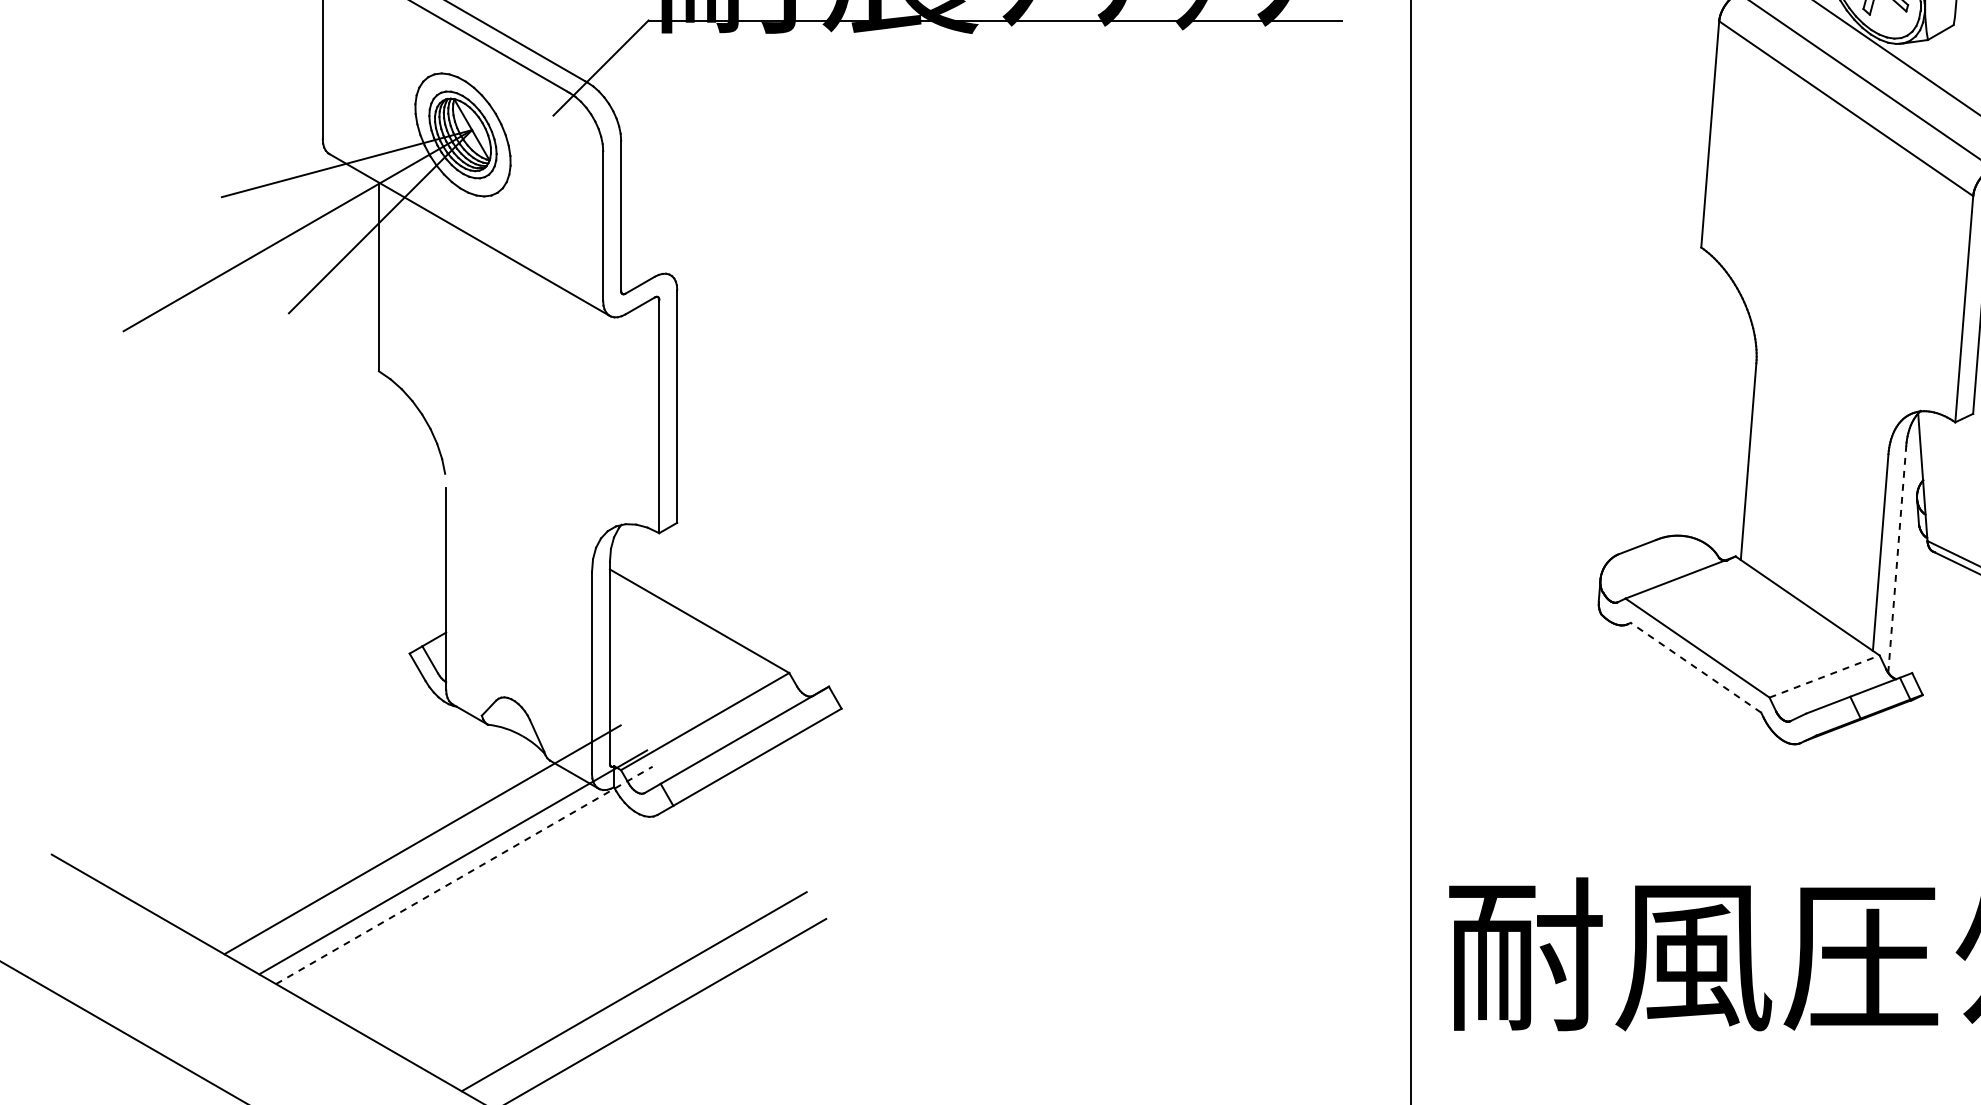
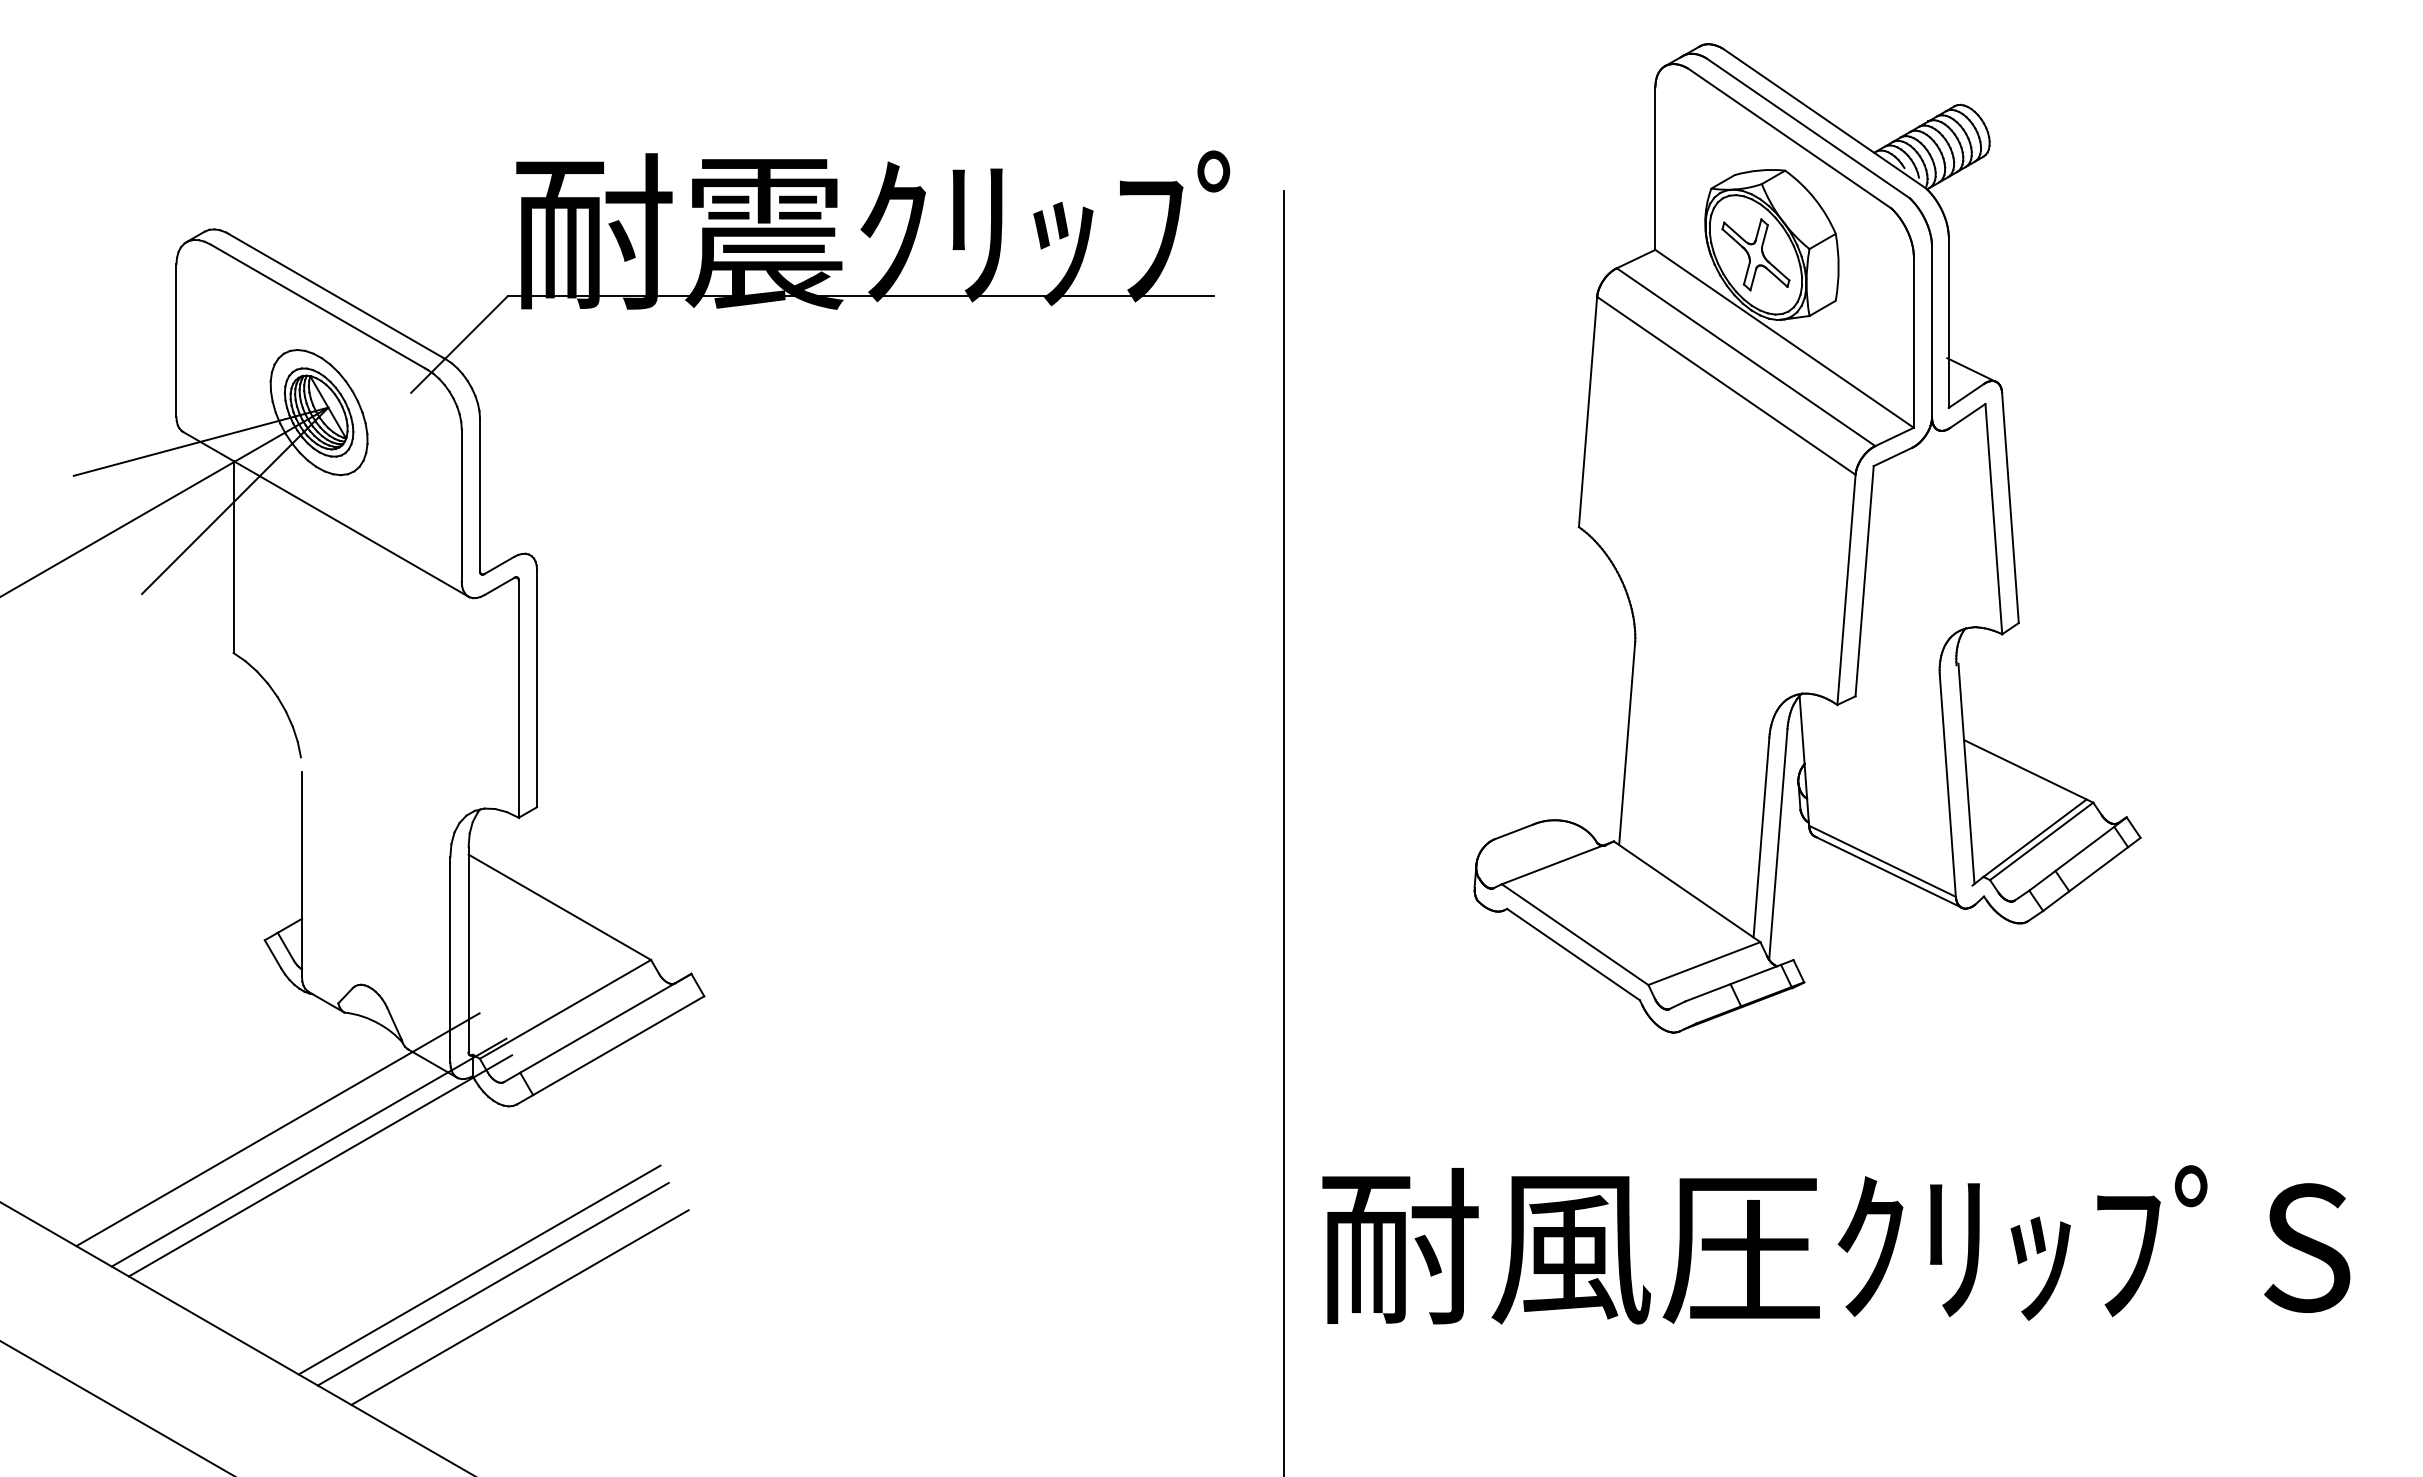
line: (1897, 559) -> (1778, 844), dashed -> solid
line: (1695, 667) -> (1573, 954), dashed -> solid
line: (1824, 676) -> (1704, 963), dashed -> solid
line: (464, 875) -> (320, 1165), dashed -> solid
line: (620, 977) -> (479, 1269), added

